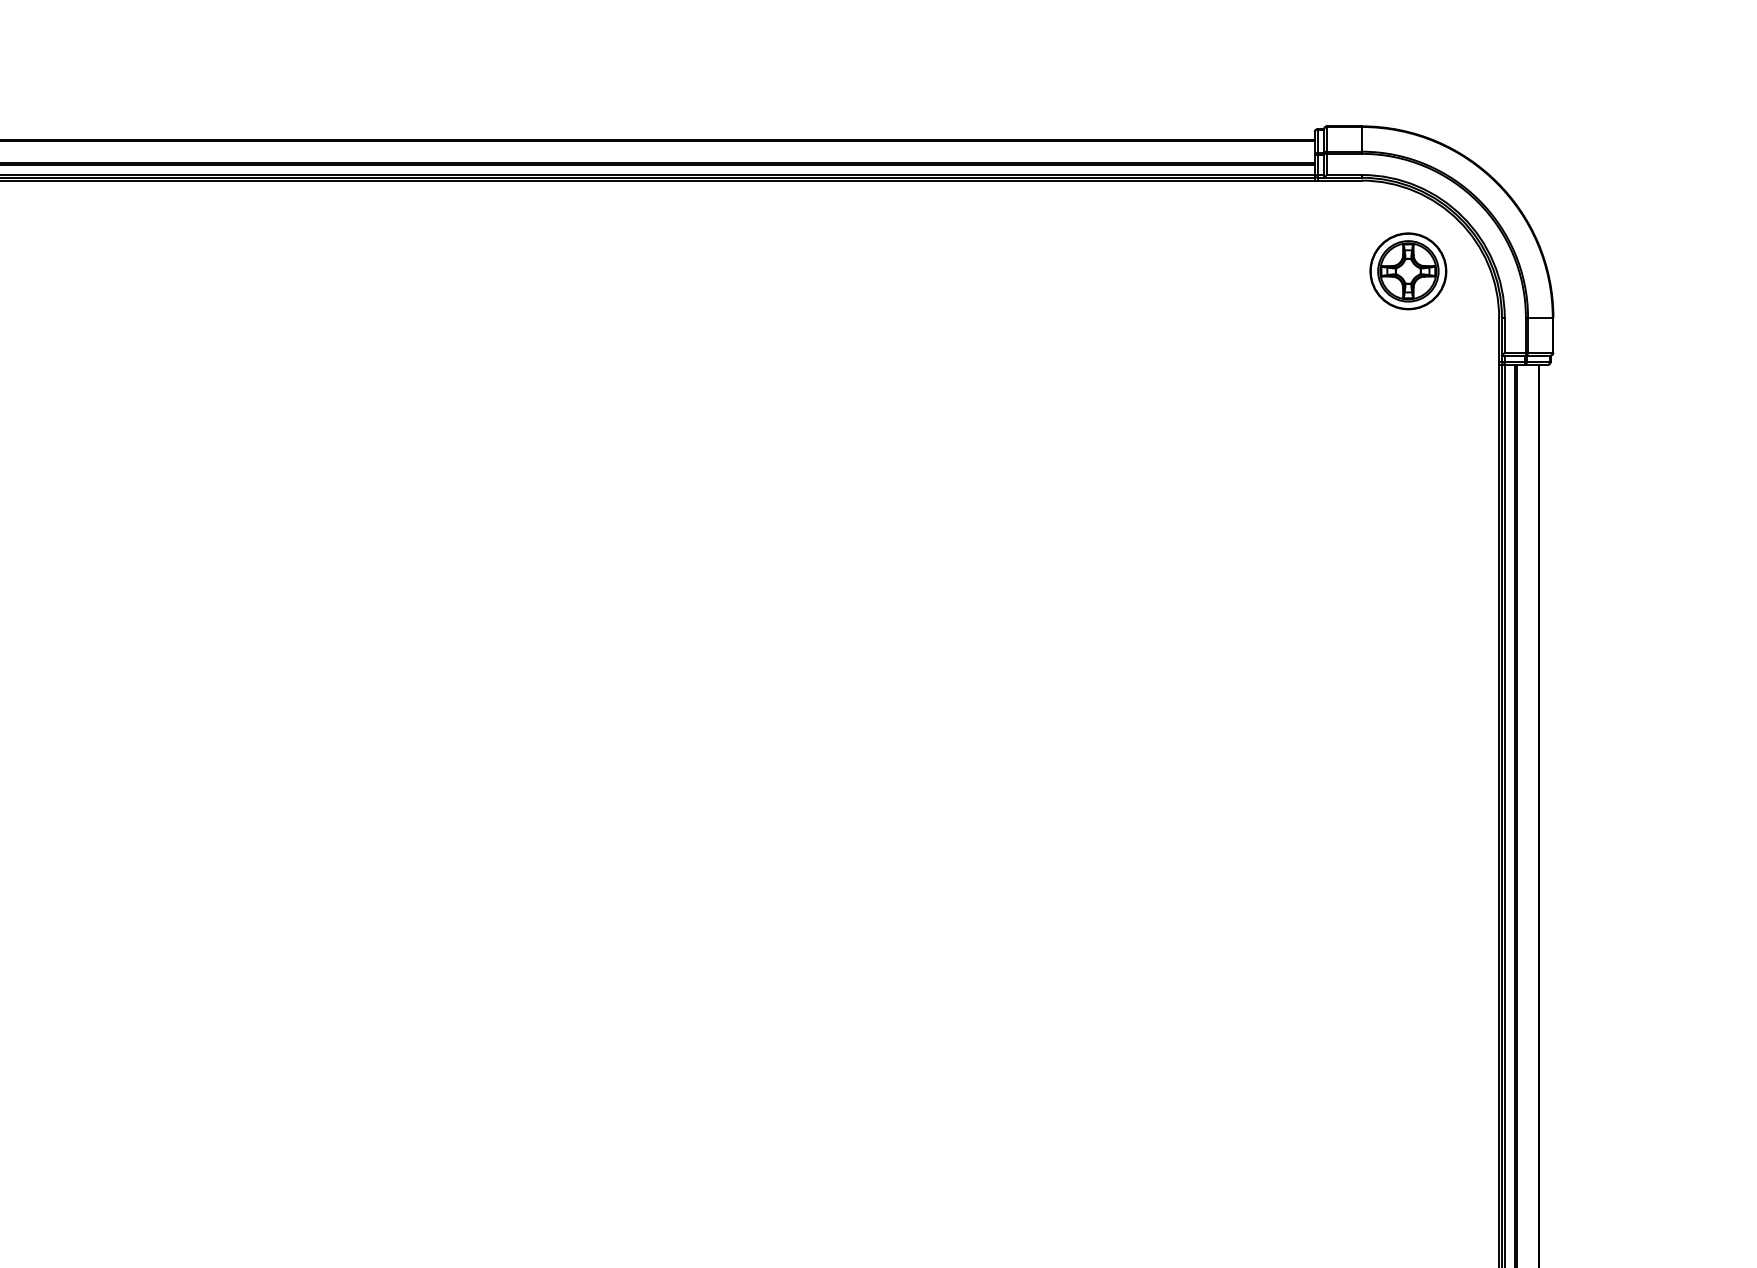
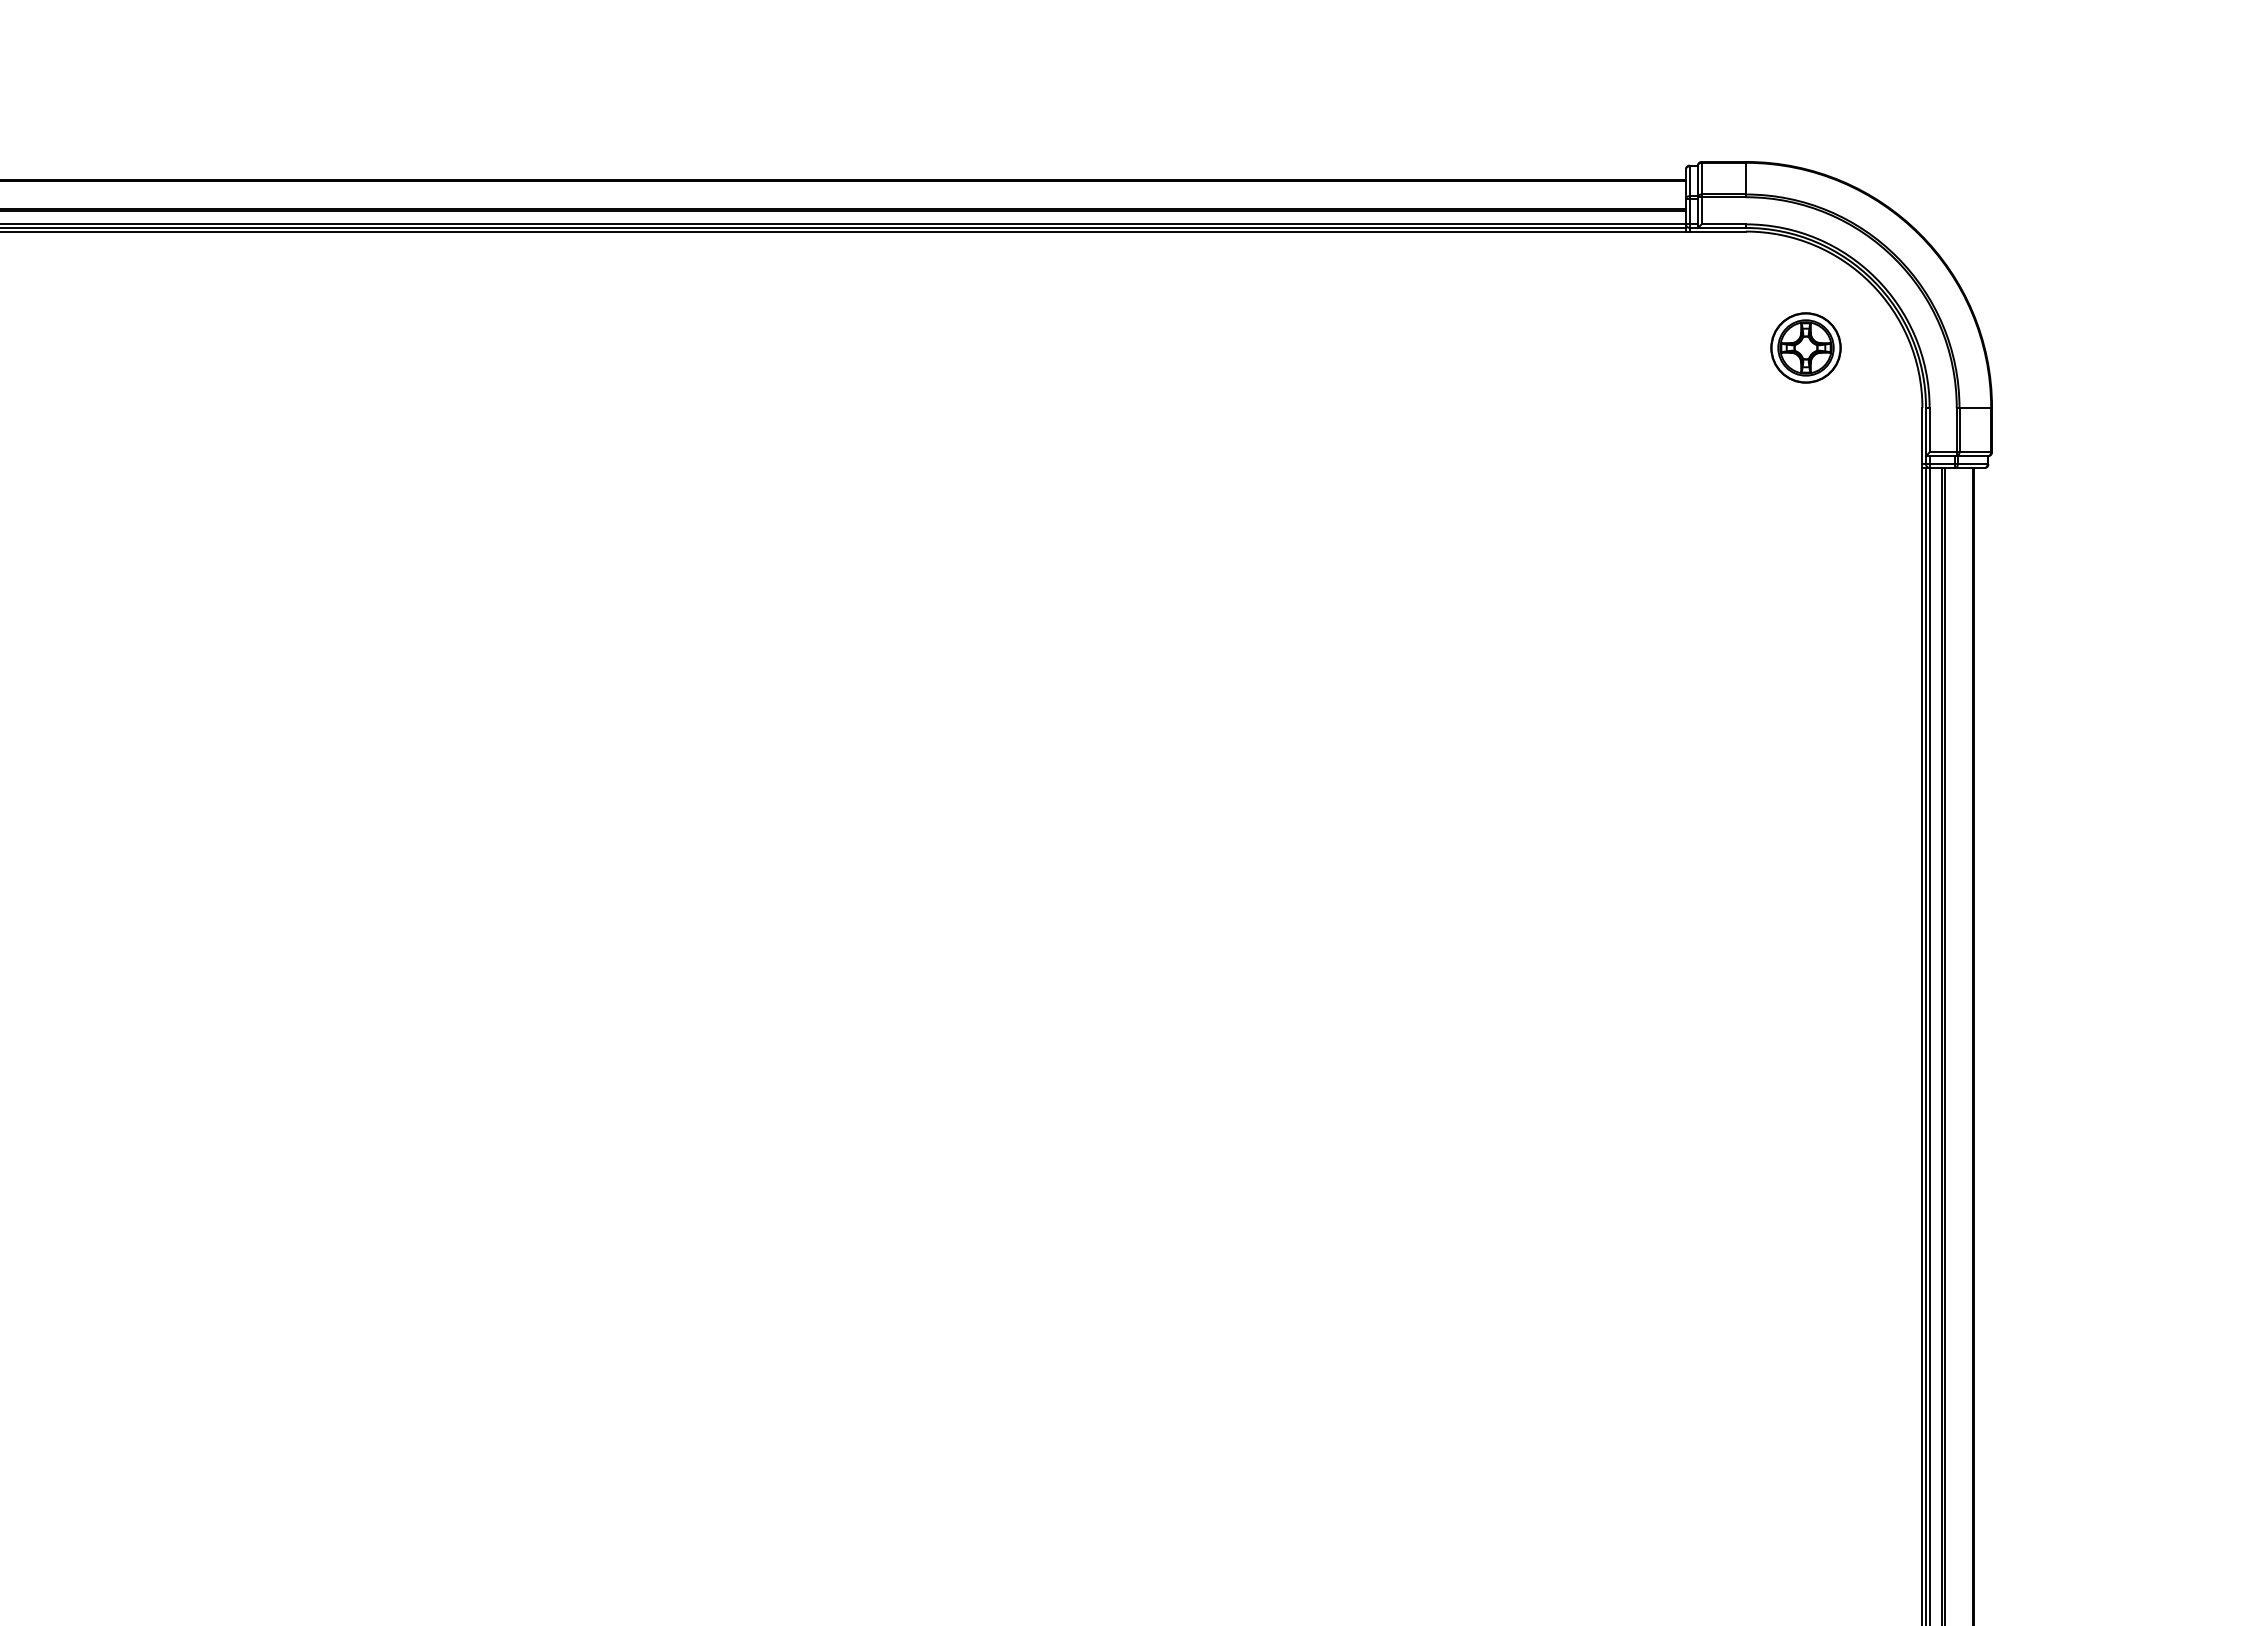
part: (1407, 271) -> (1805, 347), size x0.71

